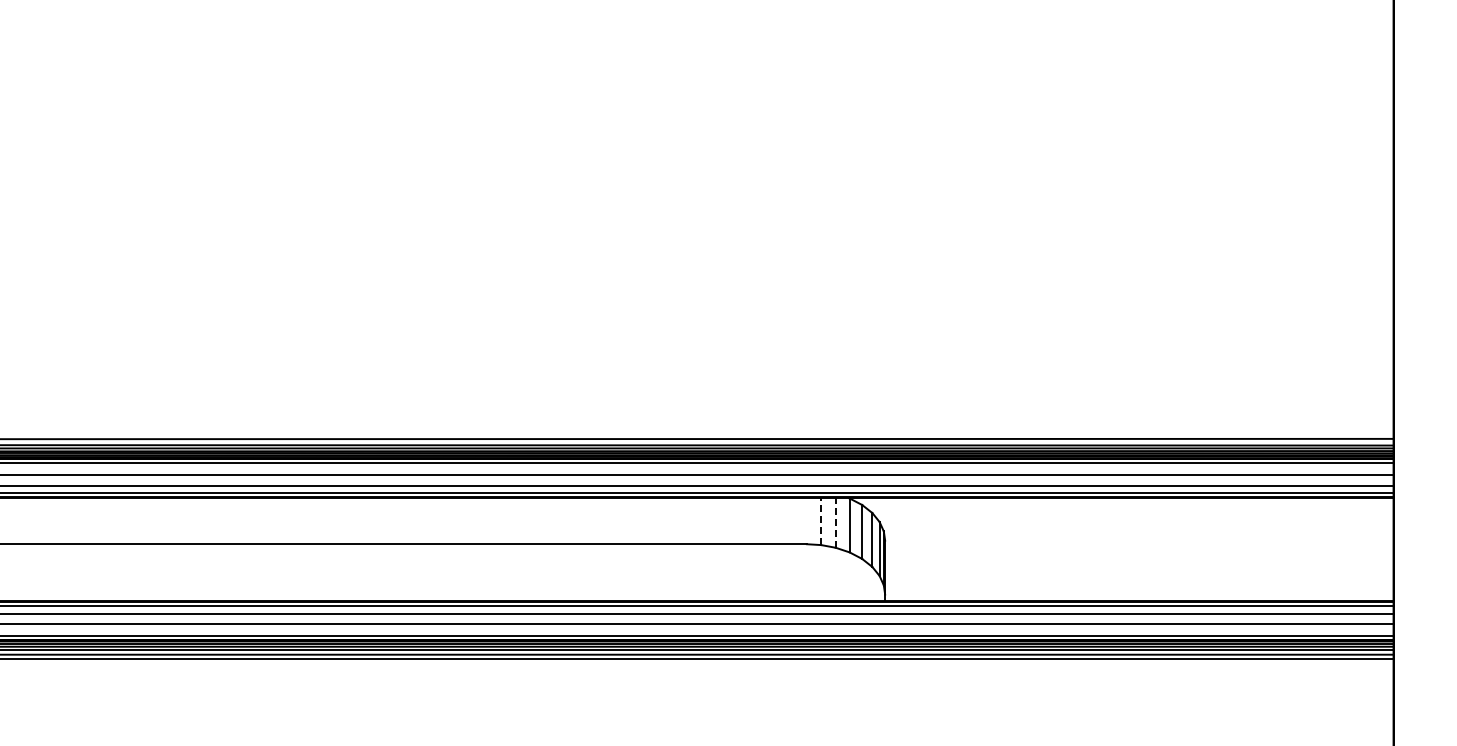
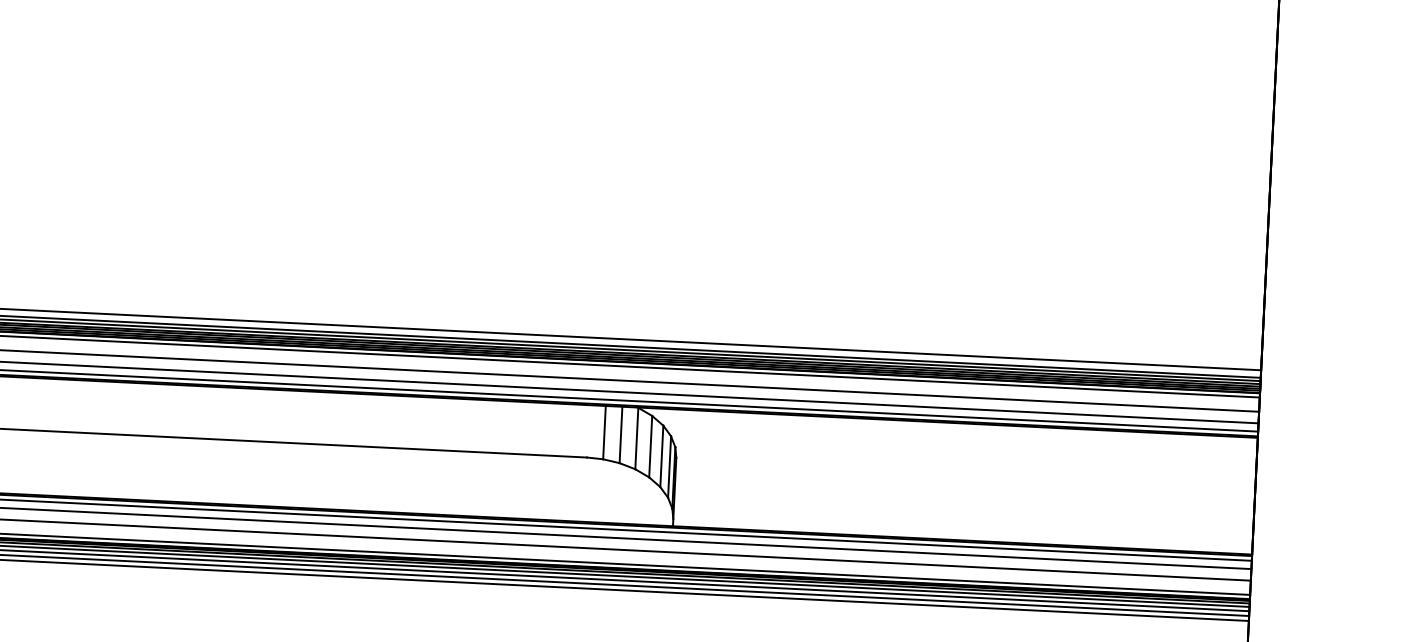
line: (821, 521) -> (604, 432), dashed -> solid
line: (835, 523) -> (620, 435), dashed -> solid

